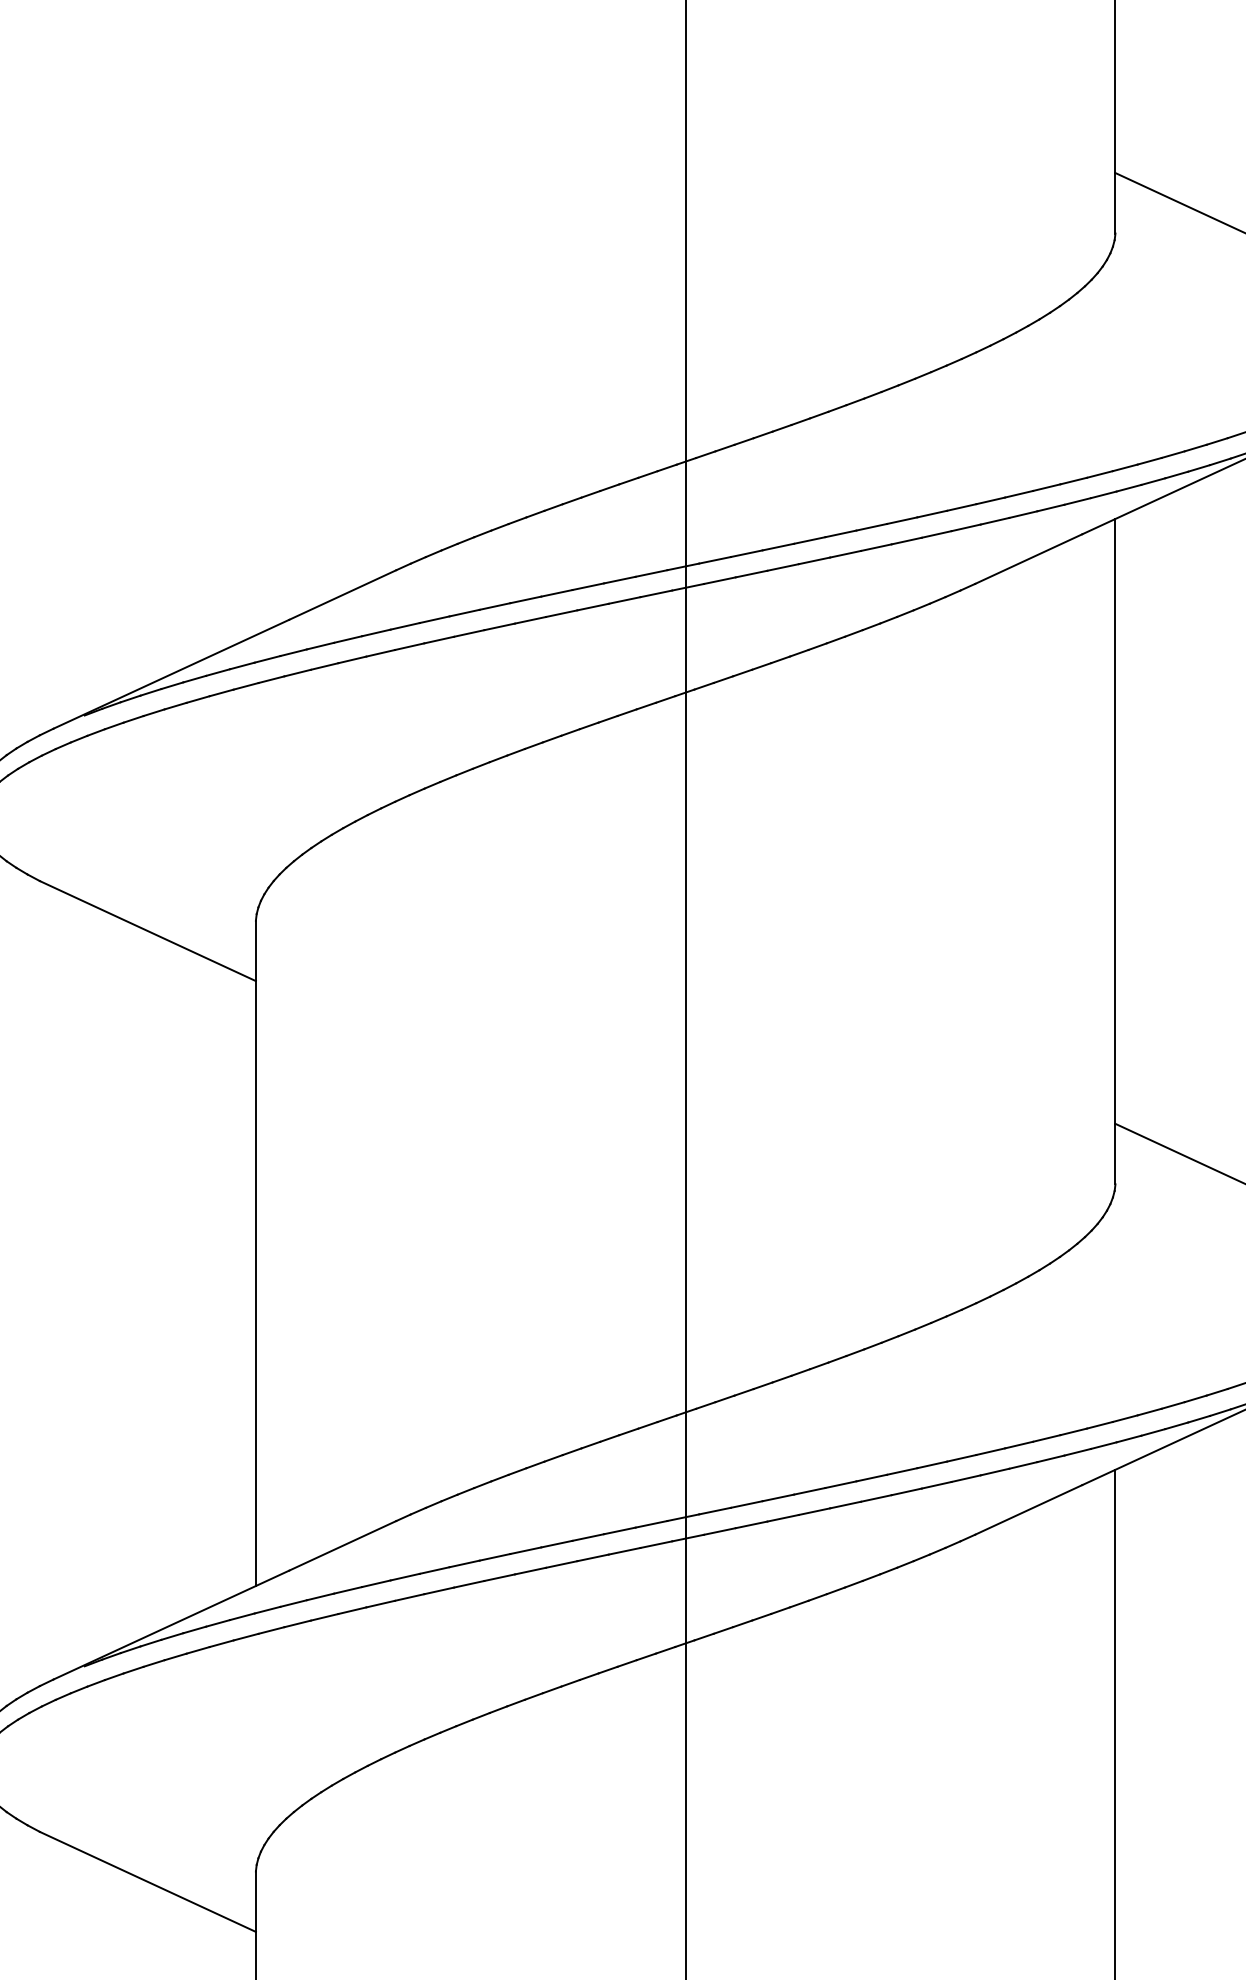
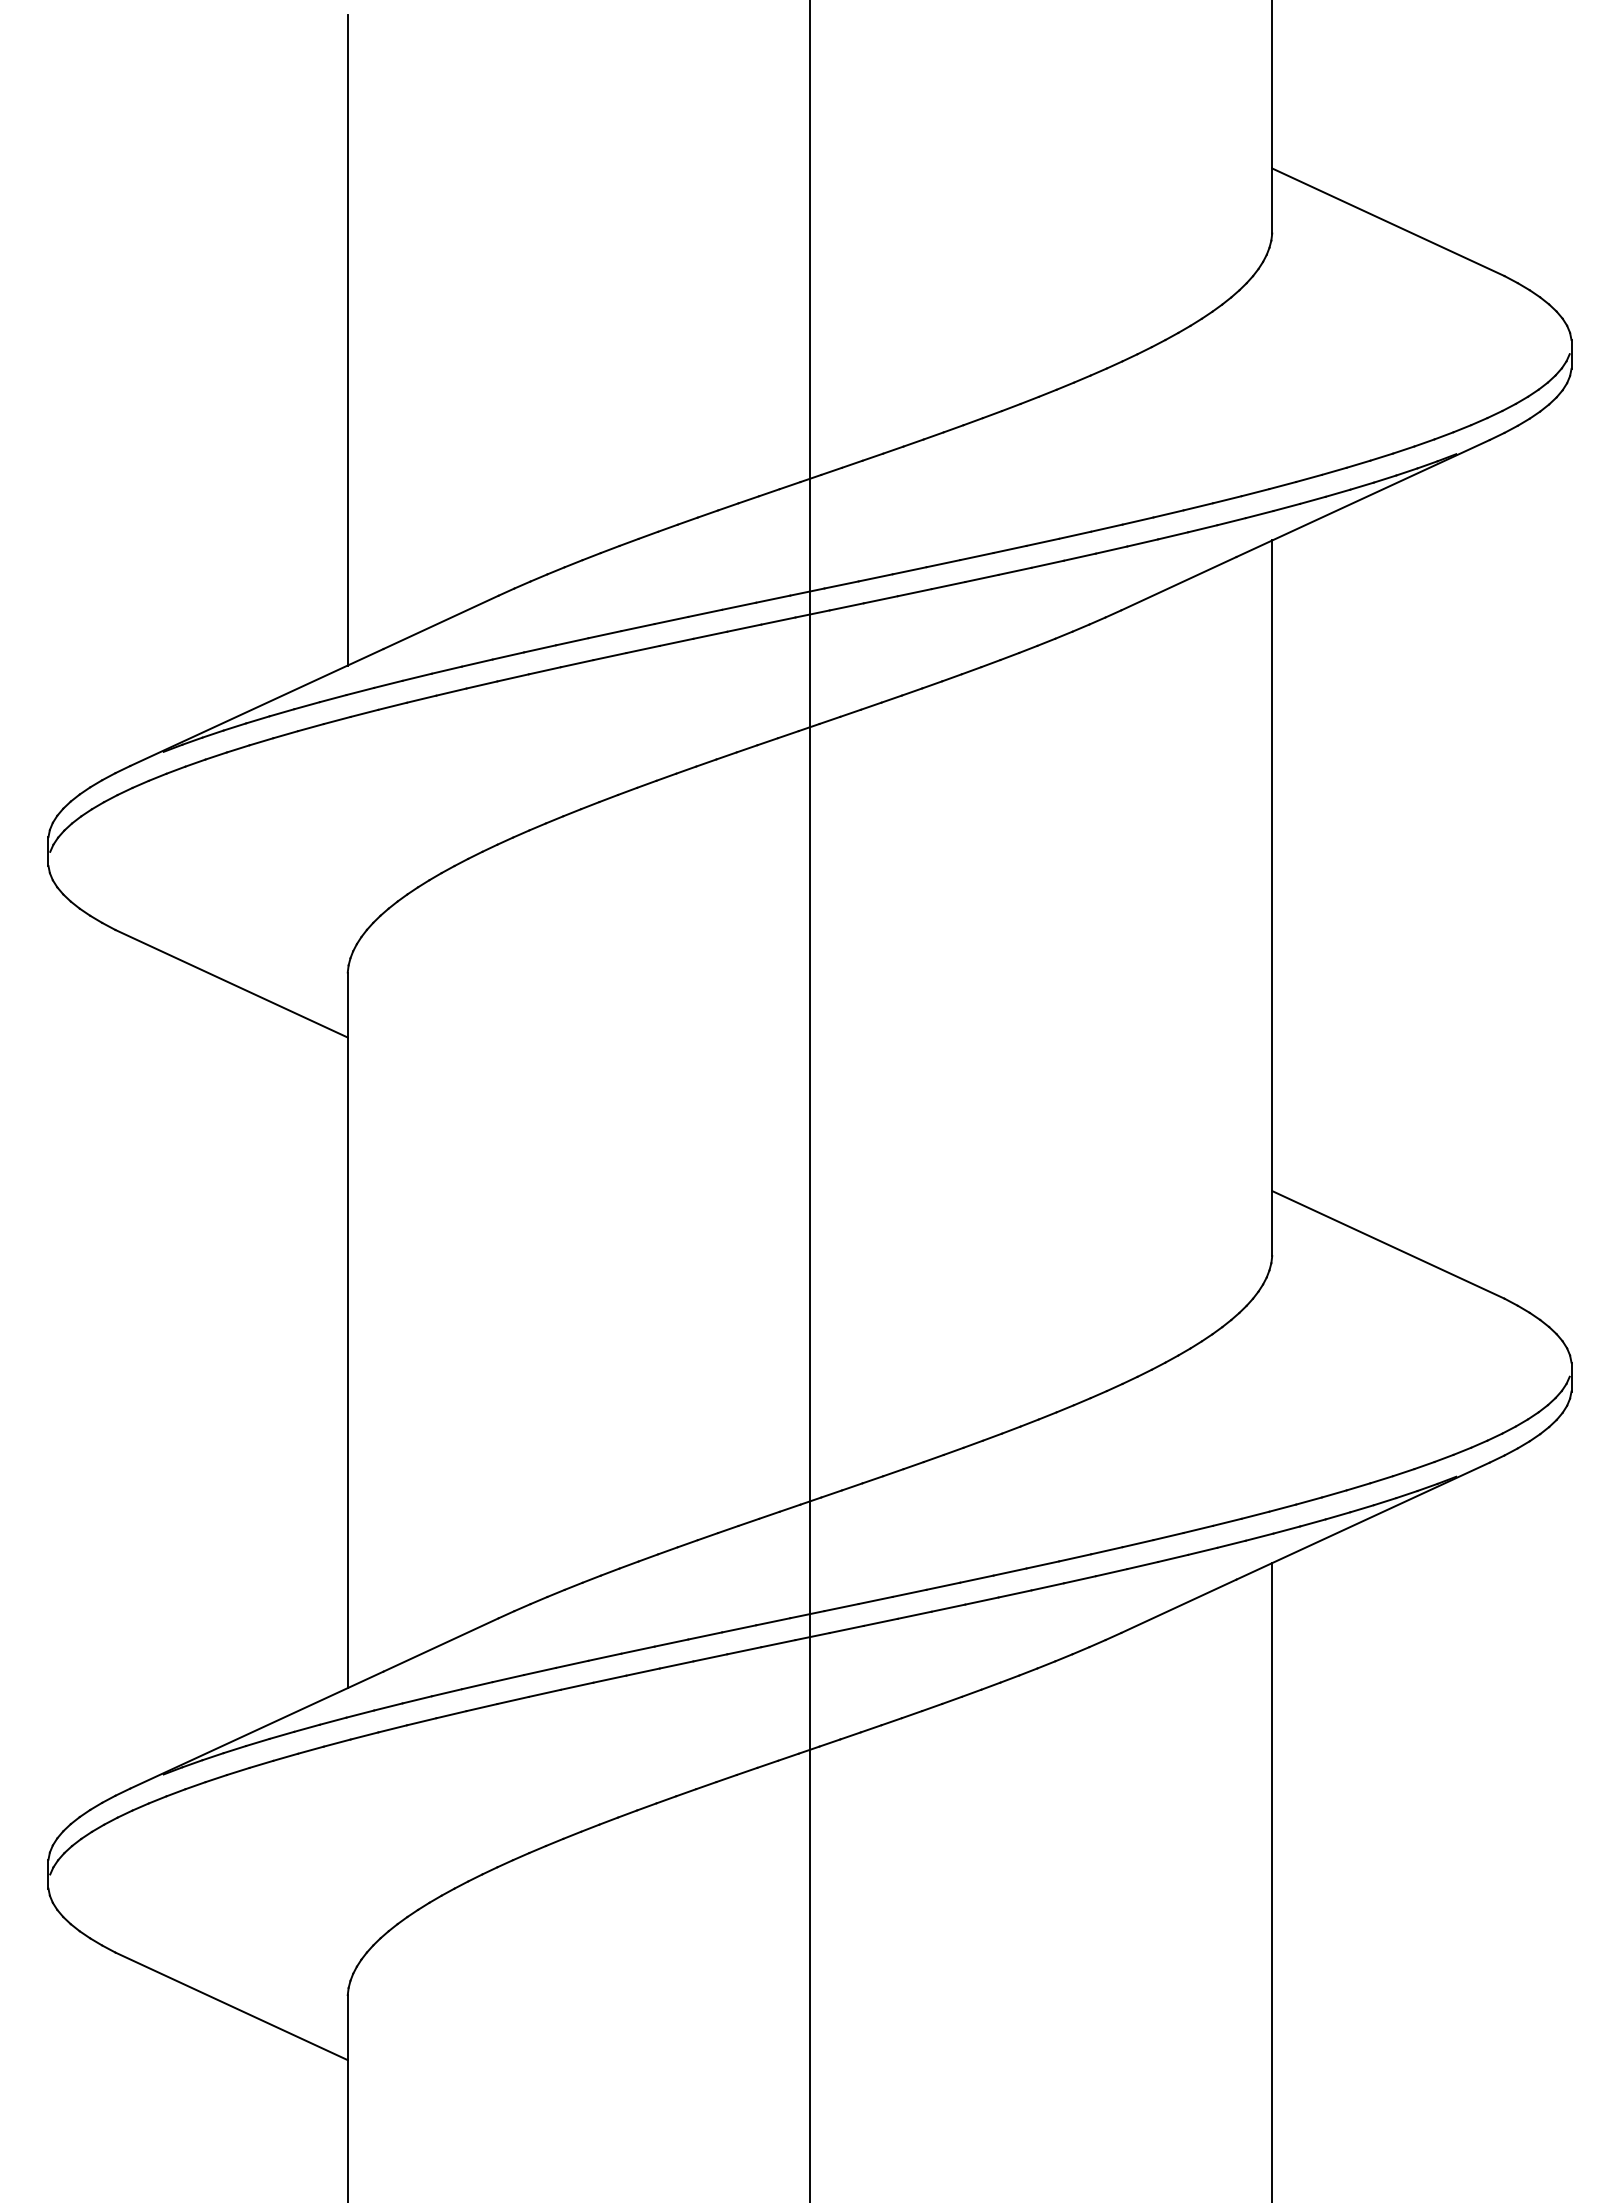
line: (255, 332) -> (347, 339), added

